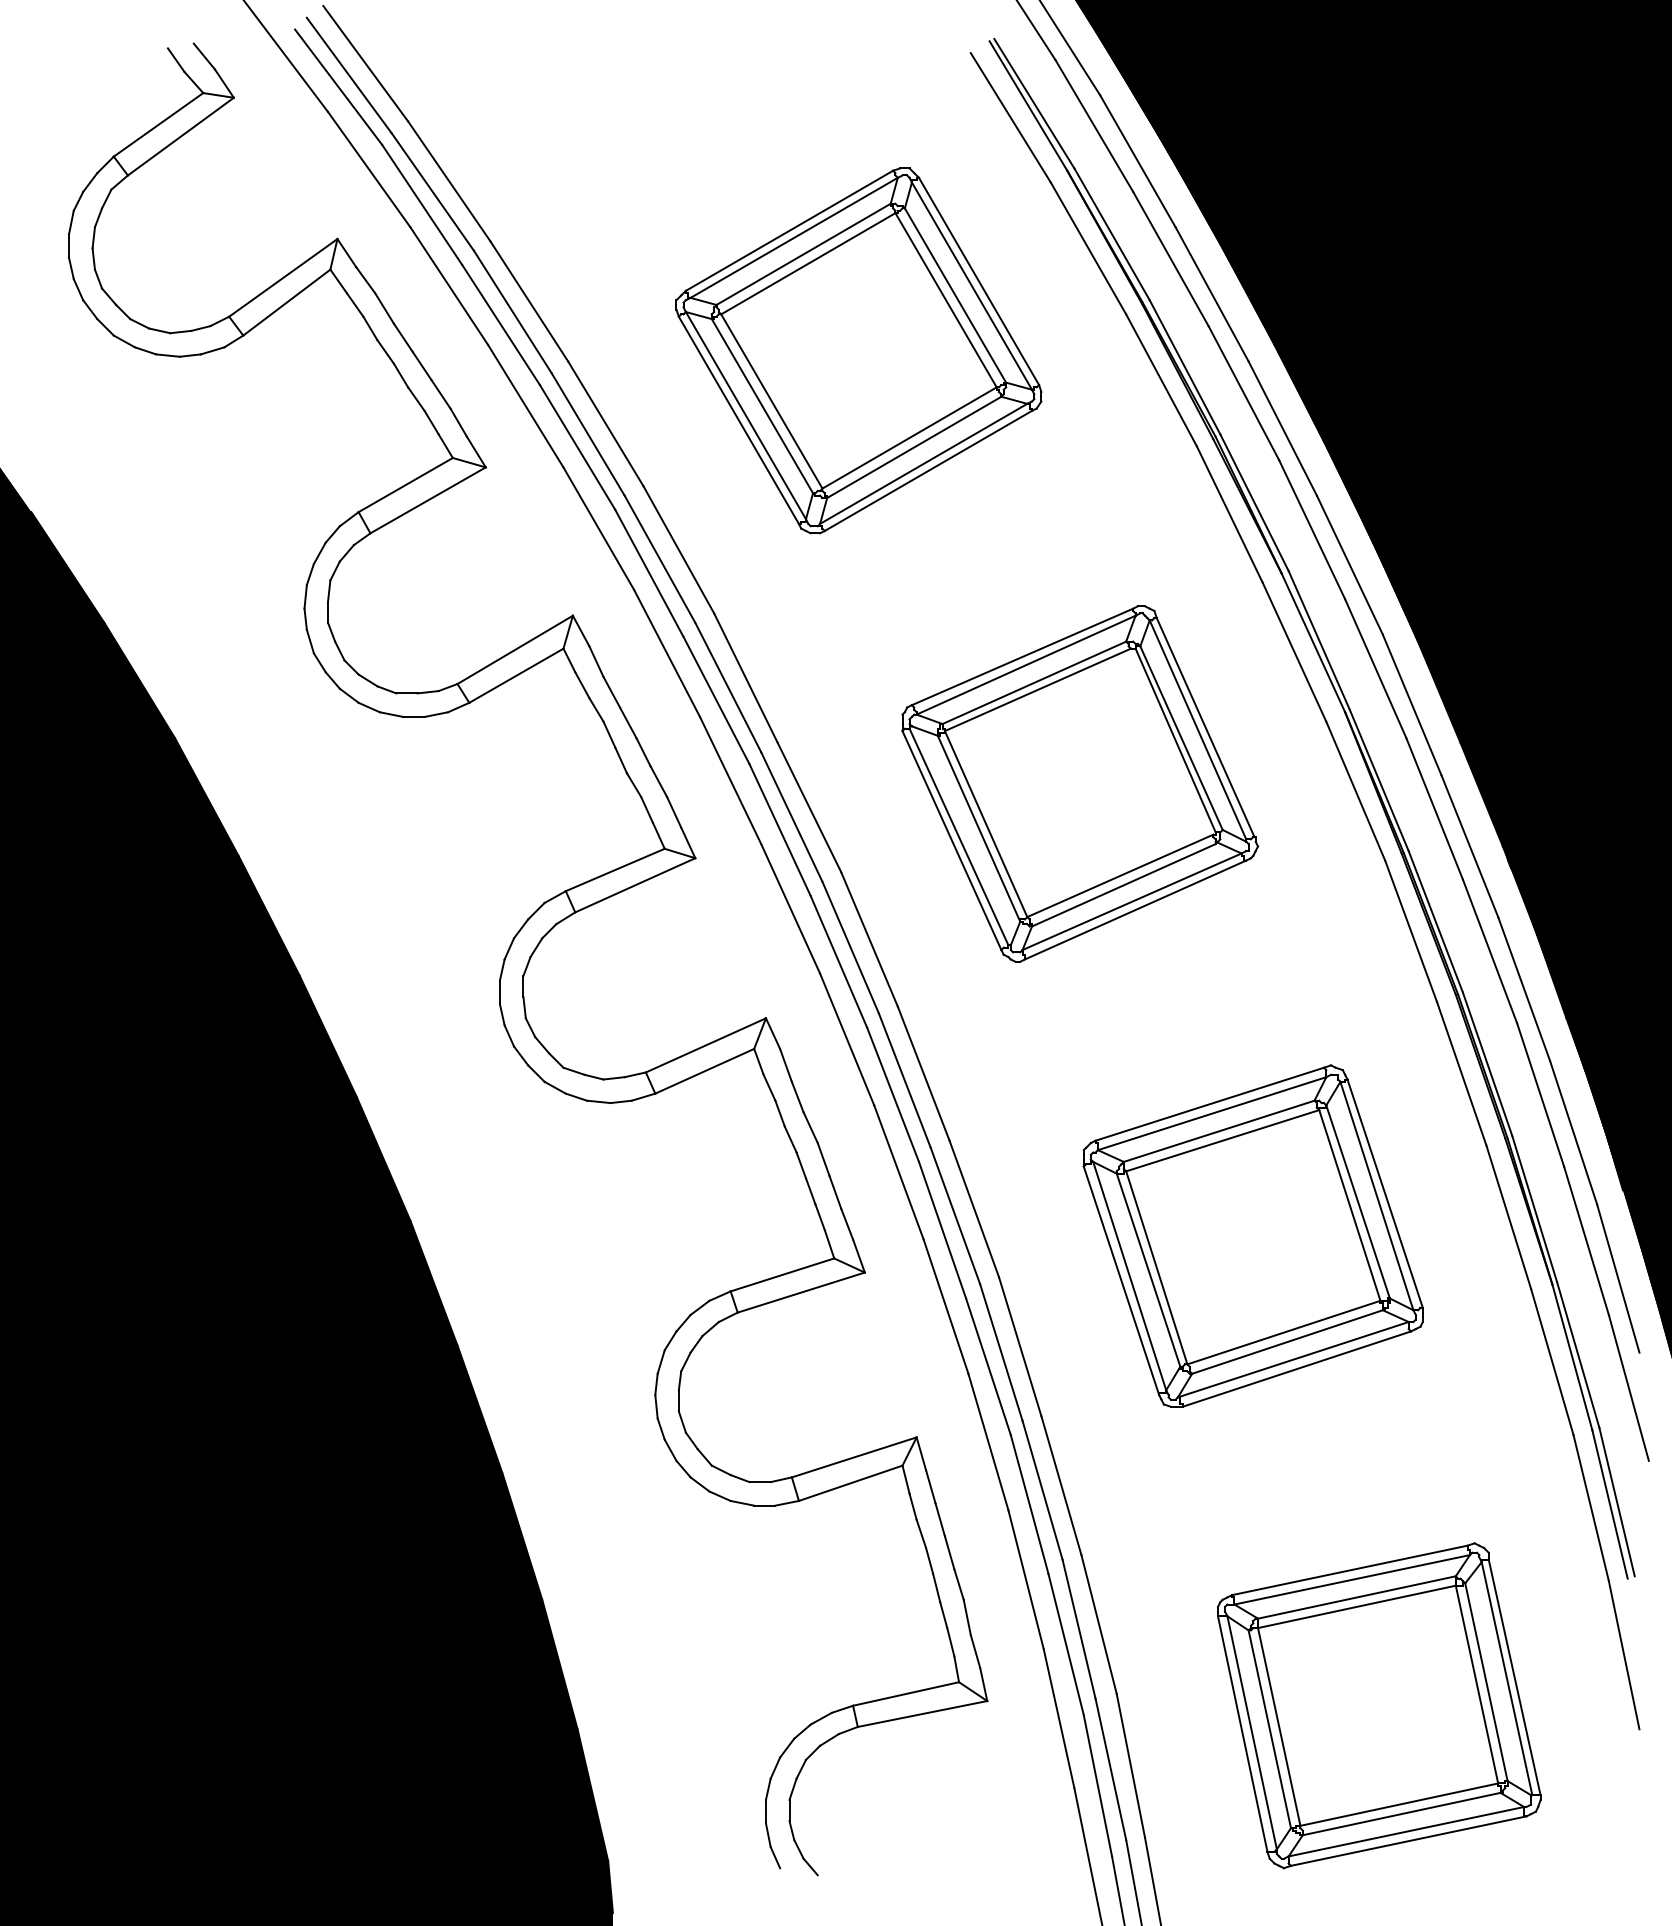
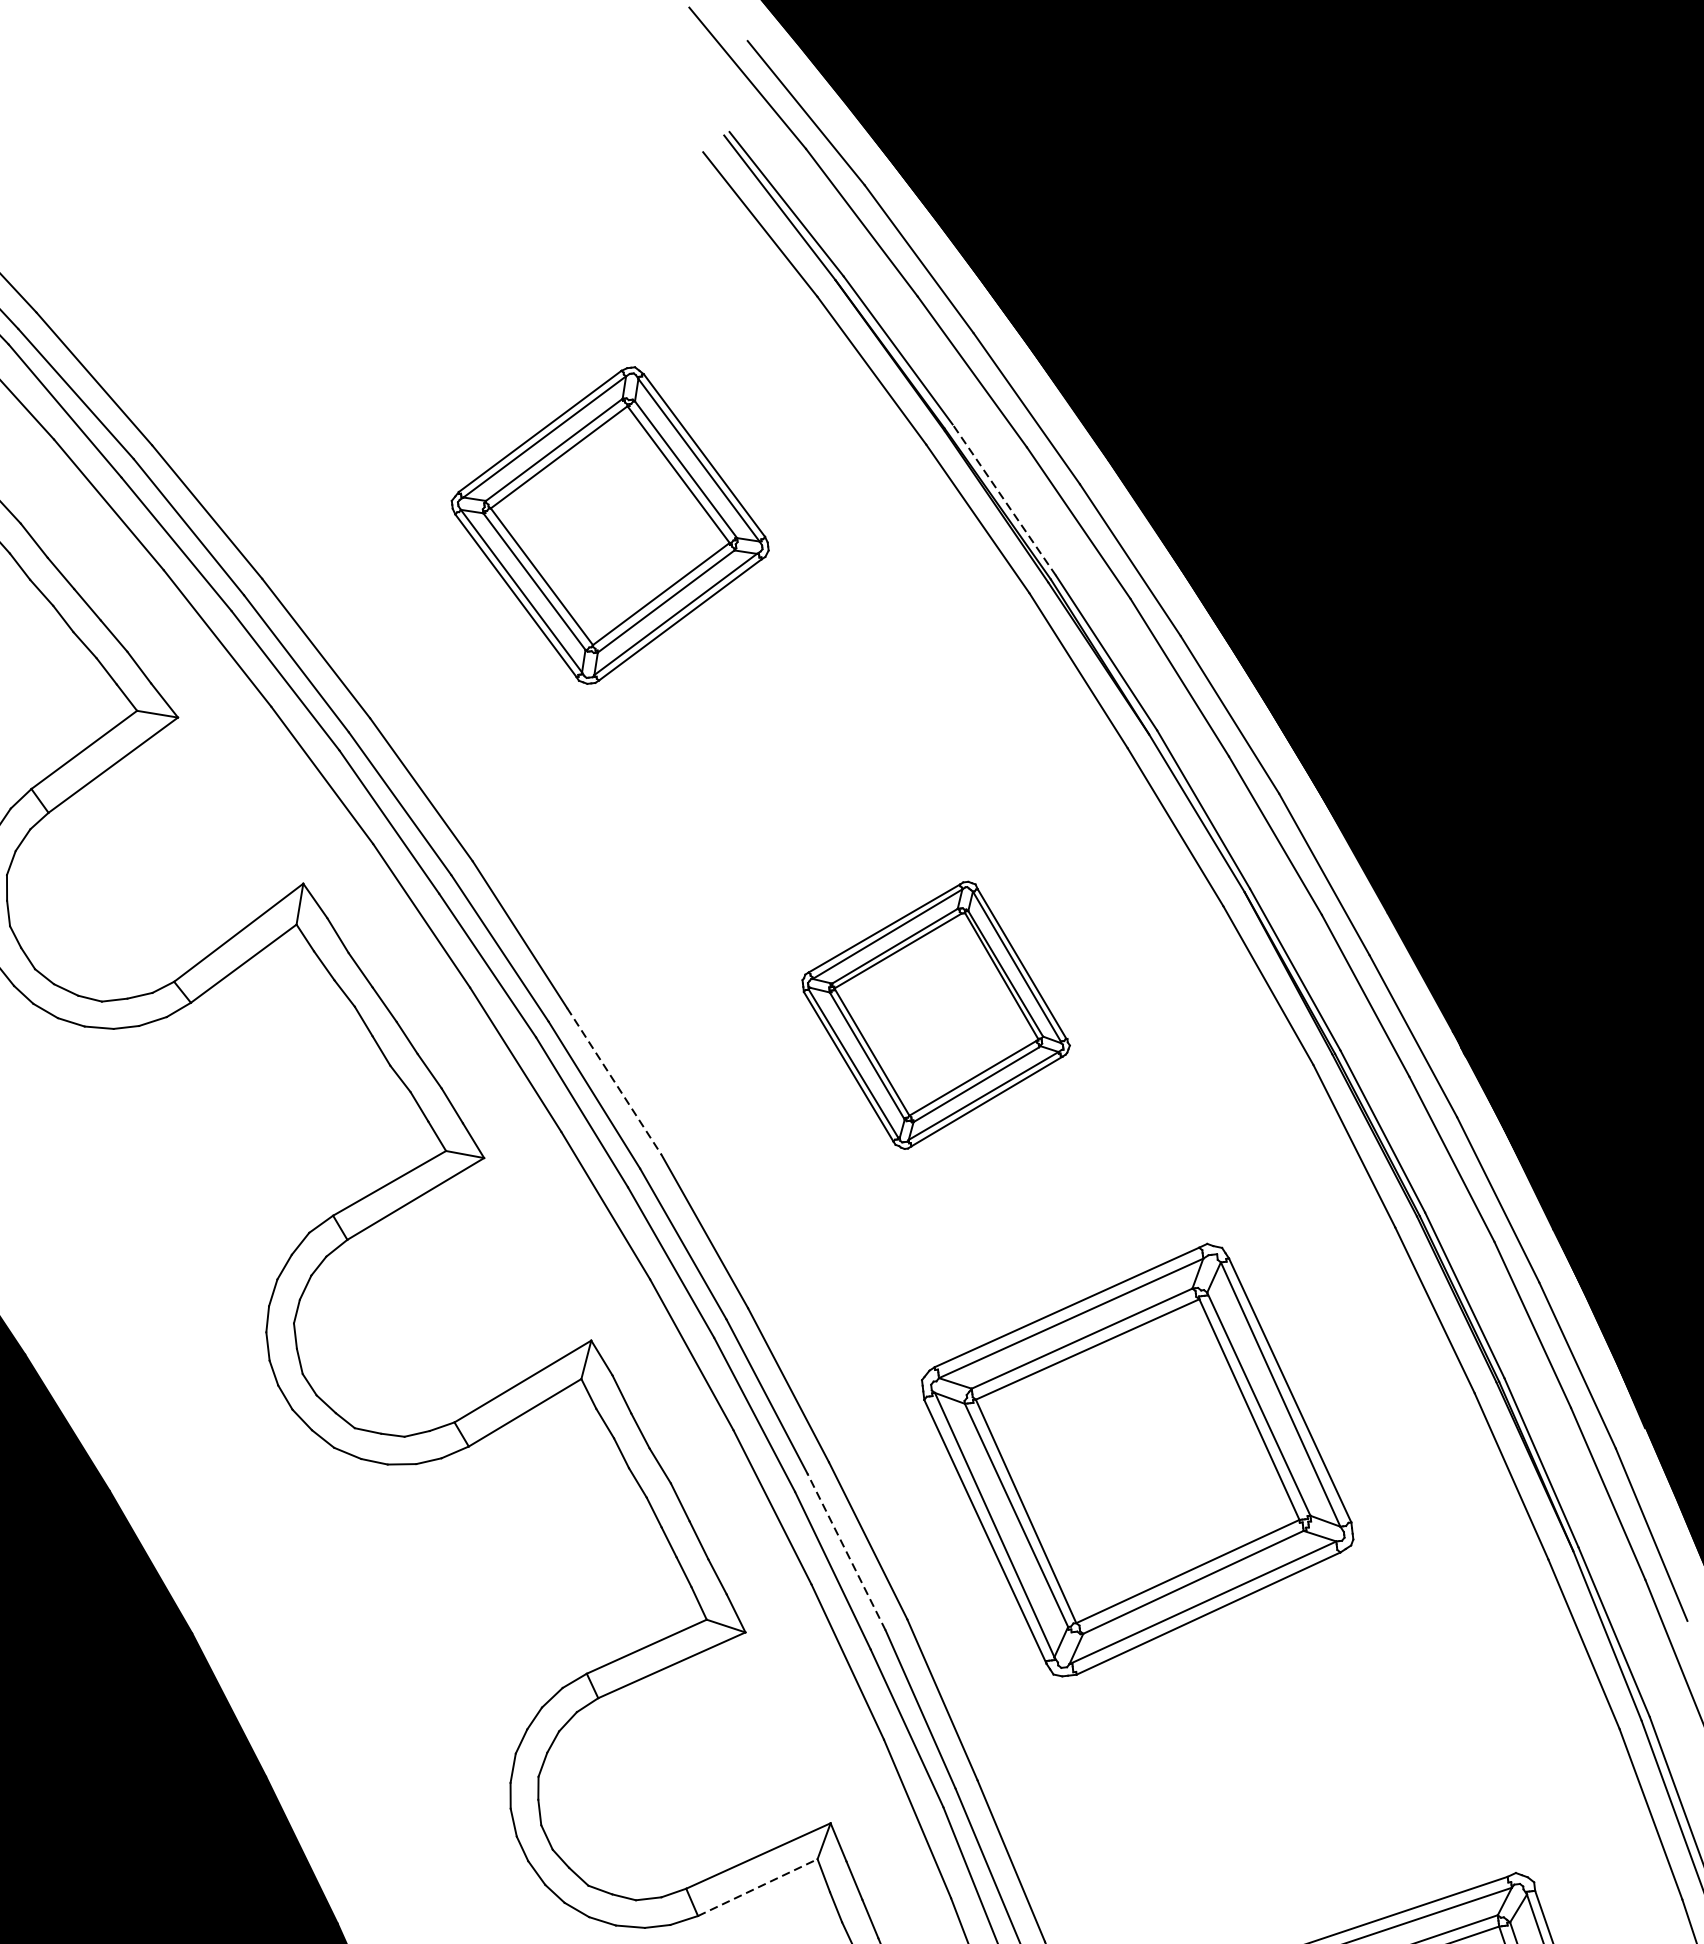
part: (858, 350) -> (609, 525), size x0.7
line: (1185, 367) -> (1004, 500), solid -> dashed
part: (1080, 783) -> (936, 1014), size x0.6
line: (809, 808) -> (614, 1082), solid -> dashed
line: (955, 1216) -> (846, 1552), solid -> dashed
part: (1252, 1235) -> (1136, 1459), moved
line: (850, 1483) -> (757, 1887), solid -> dashed

